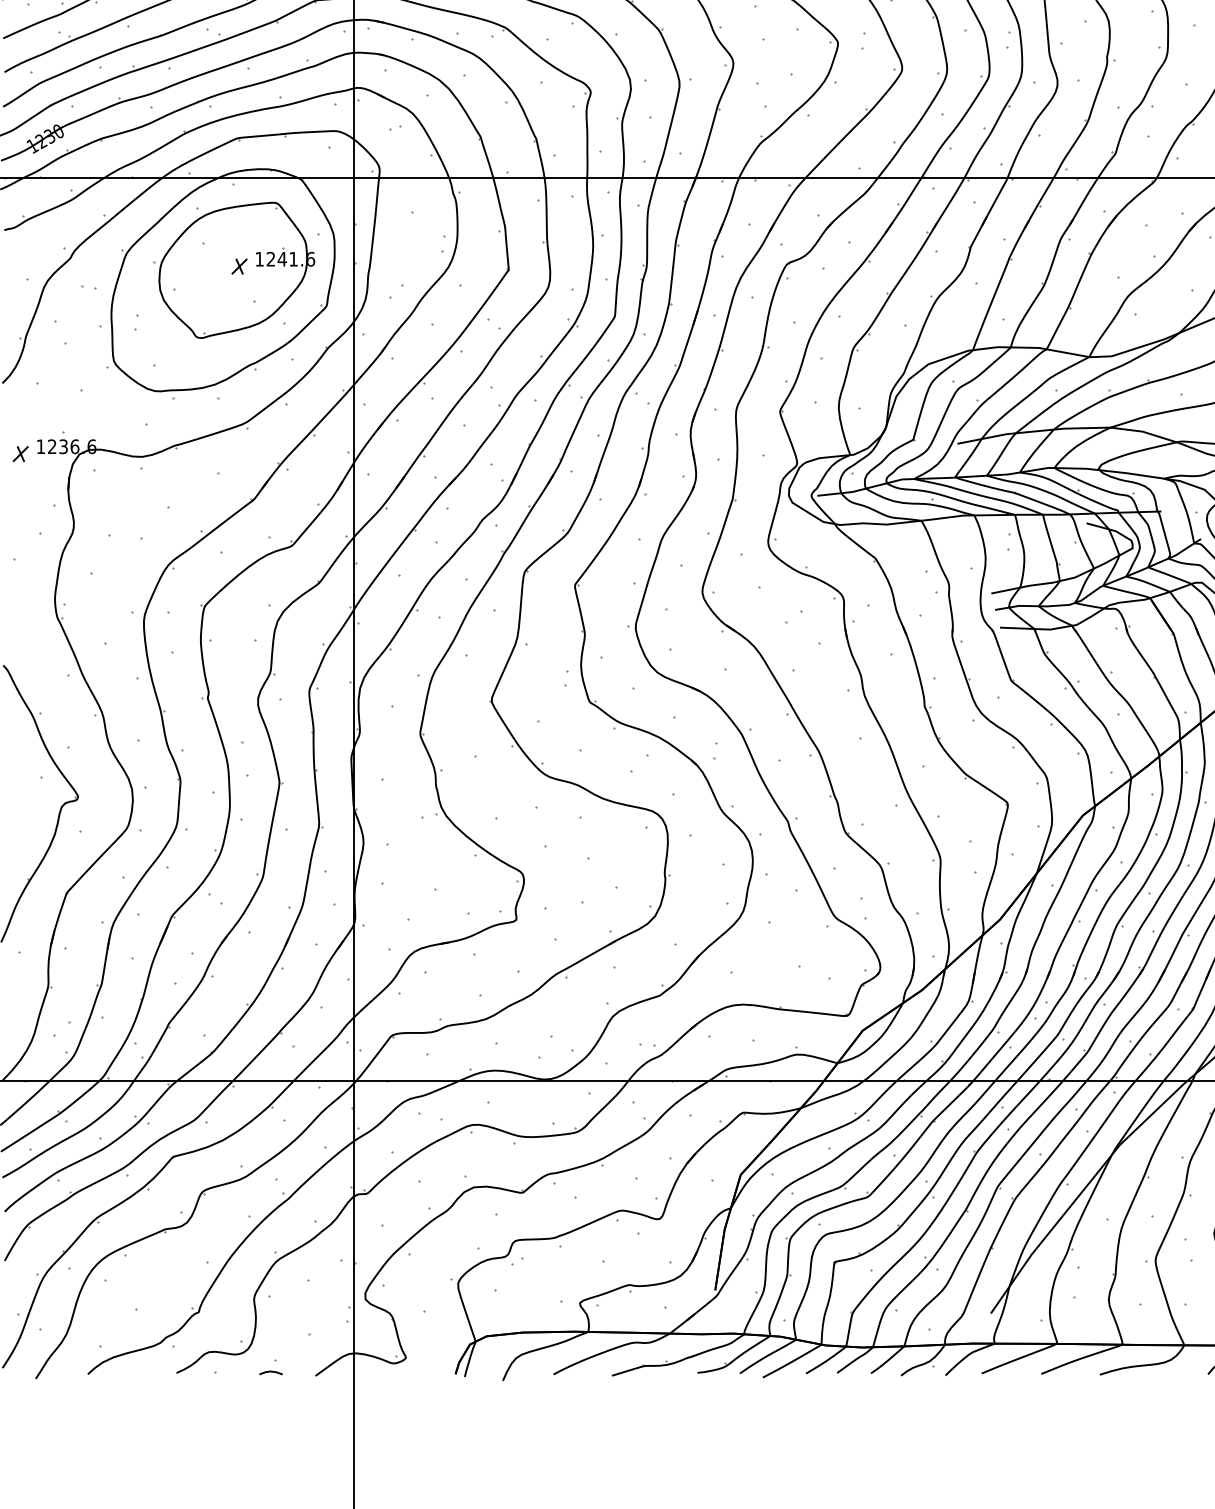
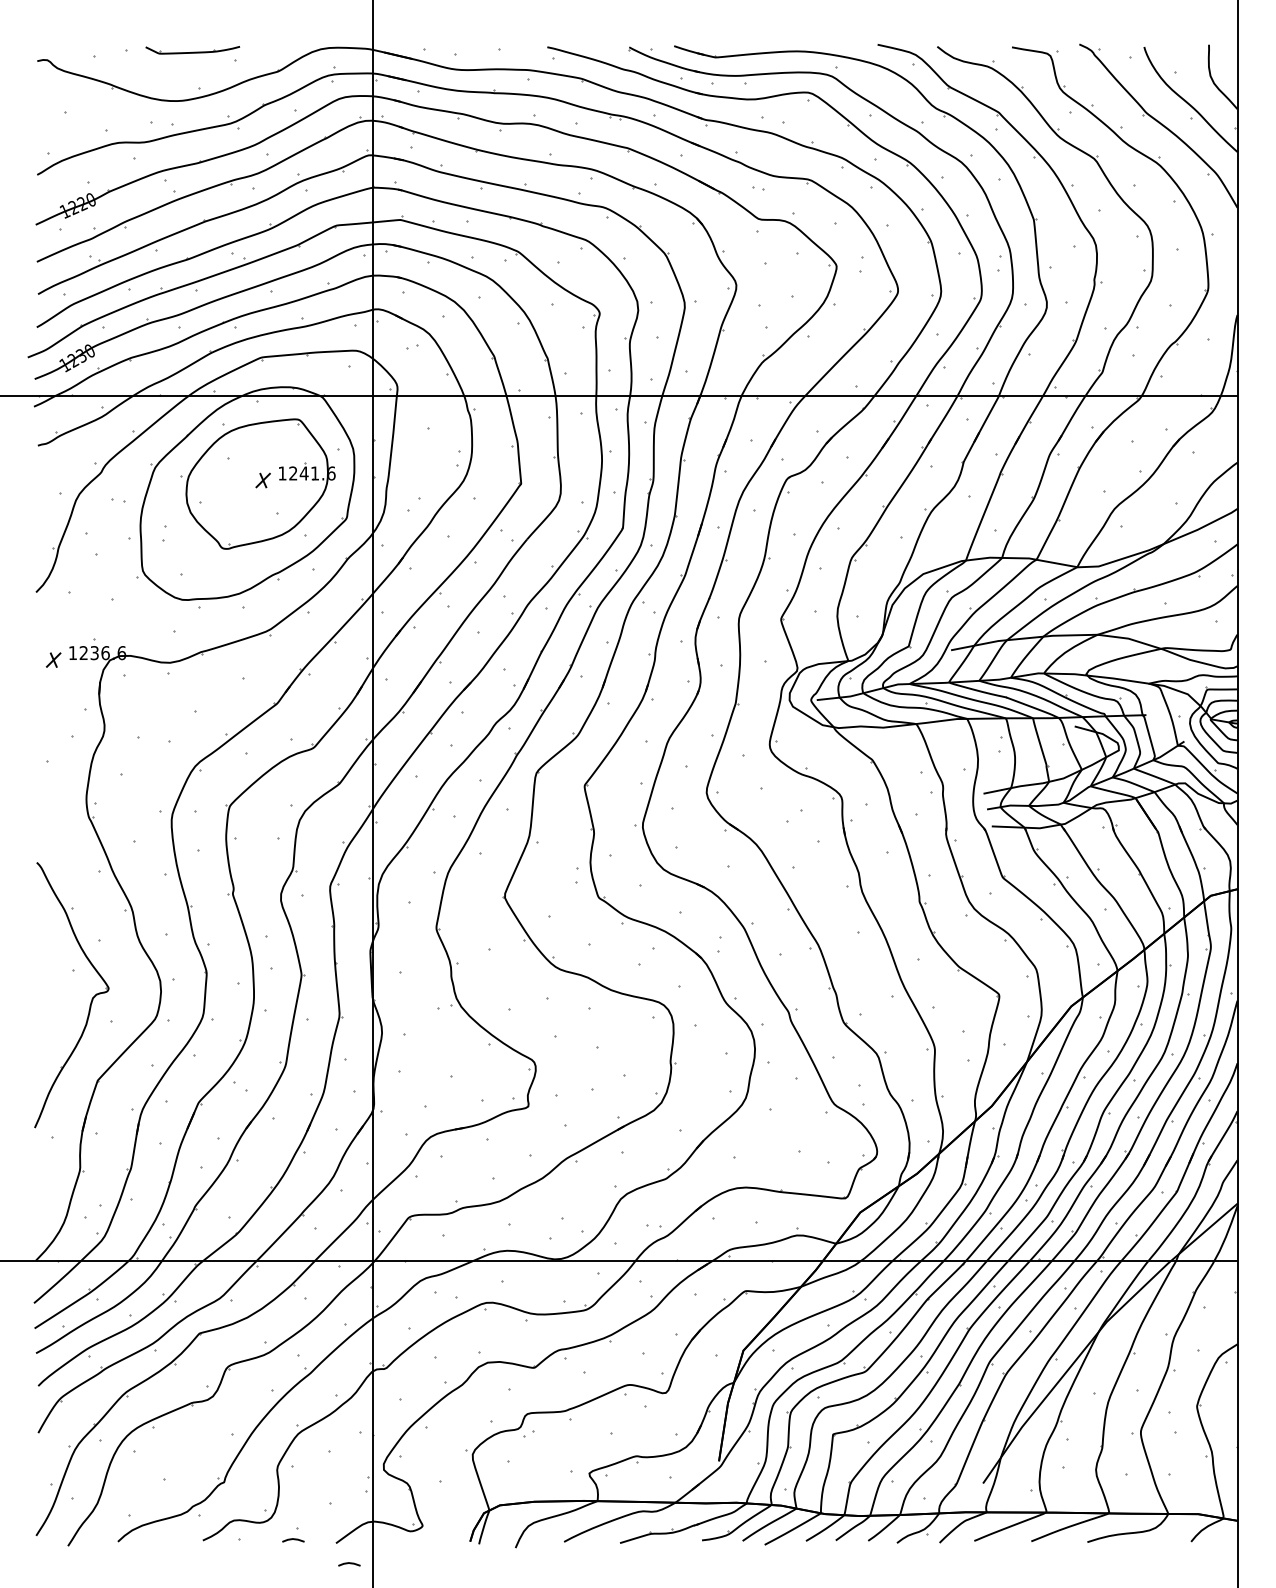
line: (329, 1397) -> (349, 1563), added

